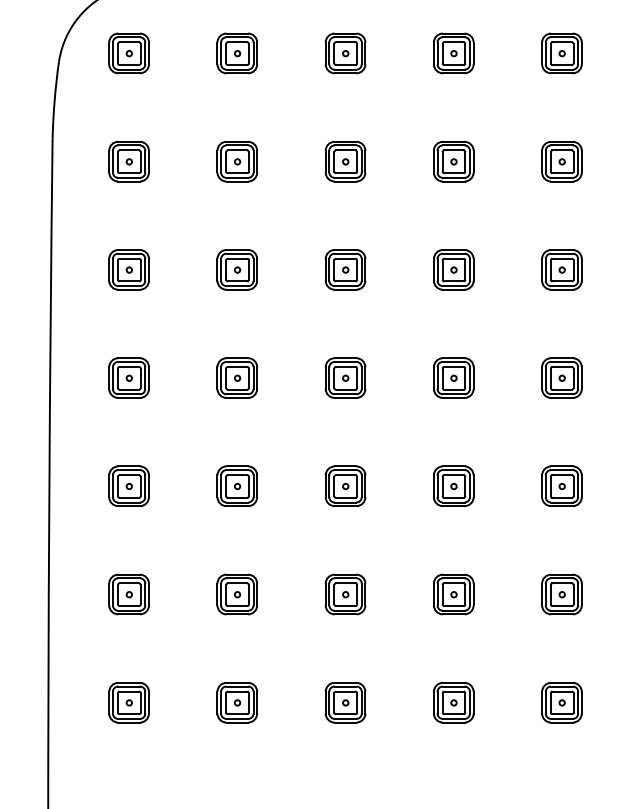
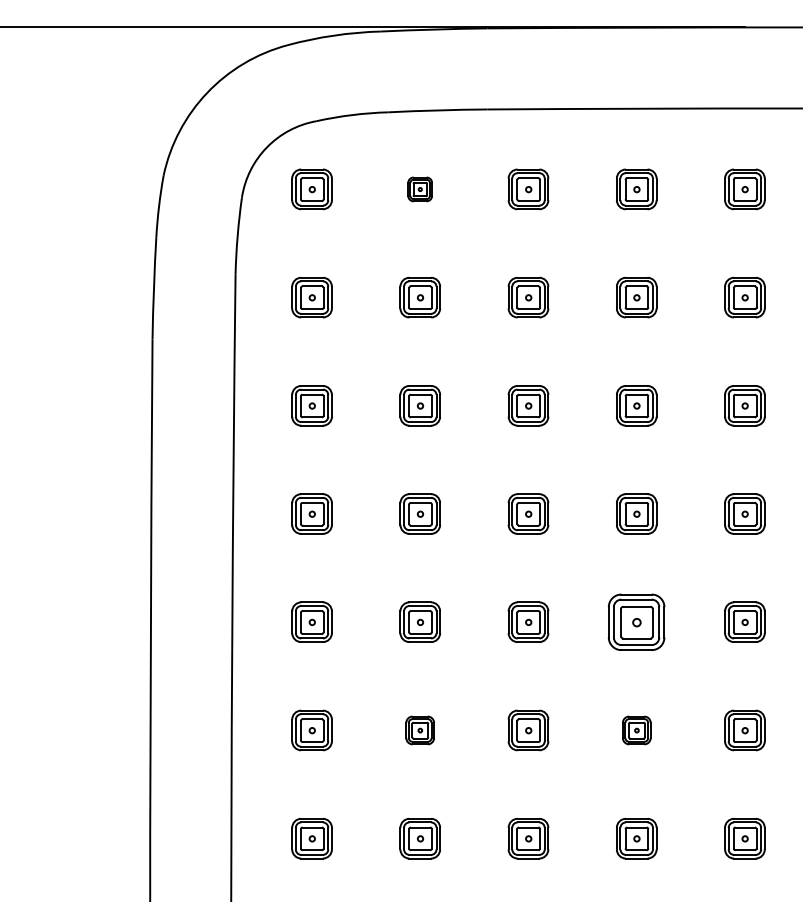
part: (236, 53) -> (419, 189), size x0.6
part: (453, 485) -> (636, 621), size x1.4
part: (236, 594) -> (419, 730), size x0.7
part: (453, 594) -> (636, 730), size x0.7

